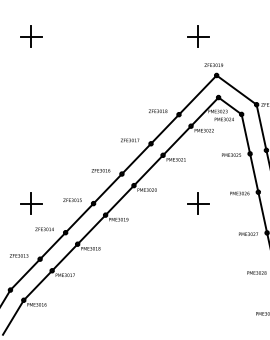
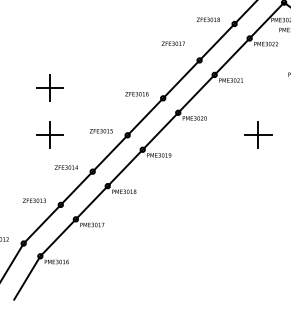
text: (130, 140) -> (173, 43), moved
part: (31, 165) -> (50, 87), added

